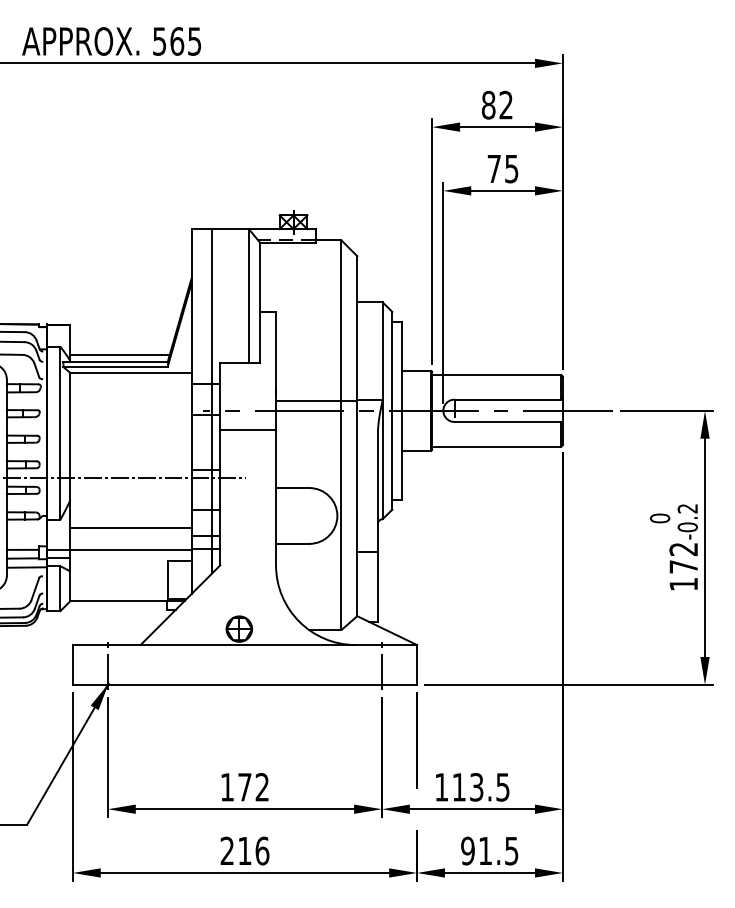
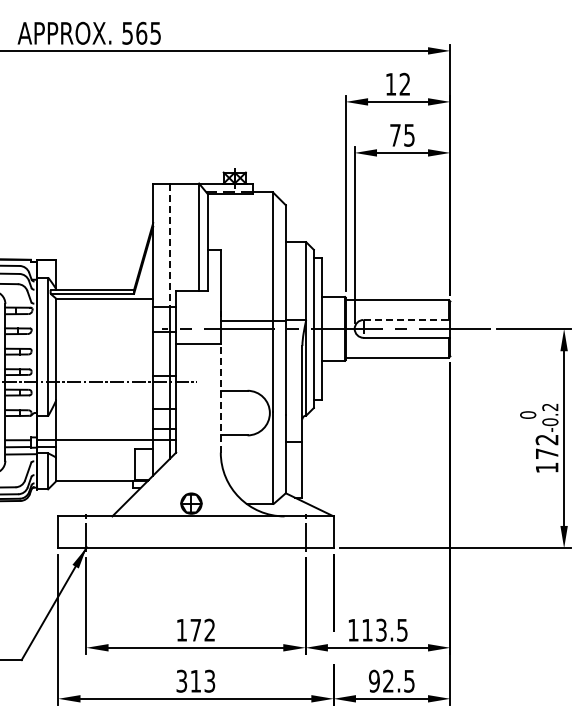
text: (488, 104) -> (390, 83), 82 -> 12
line: (211, 306) -> (169, 245), solid -> dashed
line: (119, 355) -> (95, 284), removed
line: (509, 400) -> (407, 320), solid -> dashed
line: (275, 496) -> (220, 397), solid -> dashed
line: (130, 527) -> (104, 422), removed
text: (244, 850) -> (195, 680), 216 -> 313
text: (485, 850) -> (388, 680), 91.5 -> 92.5

